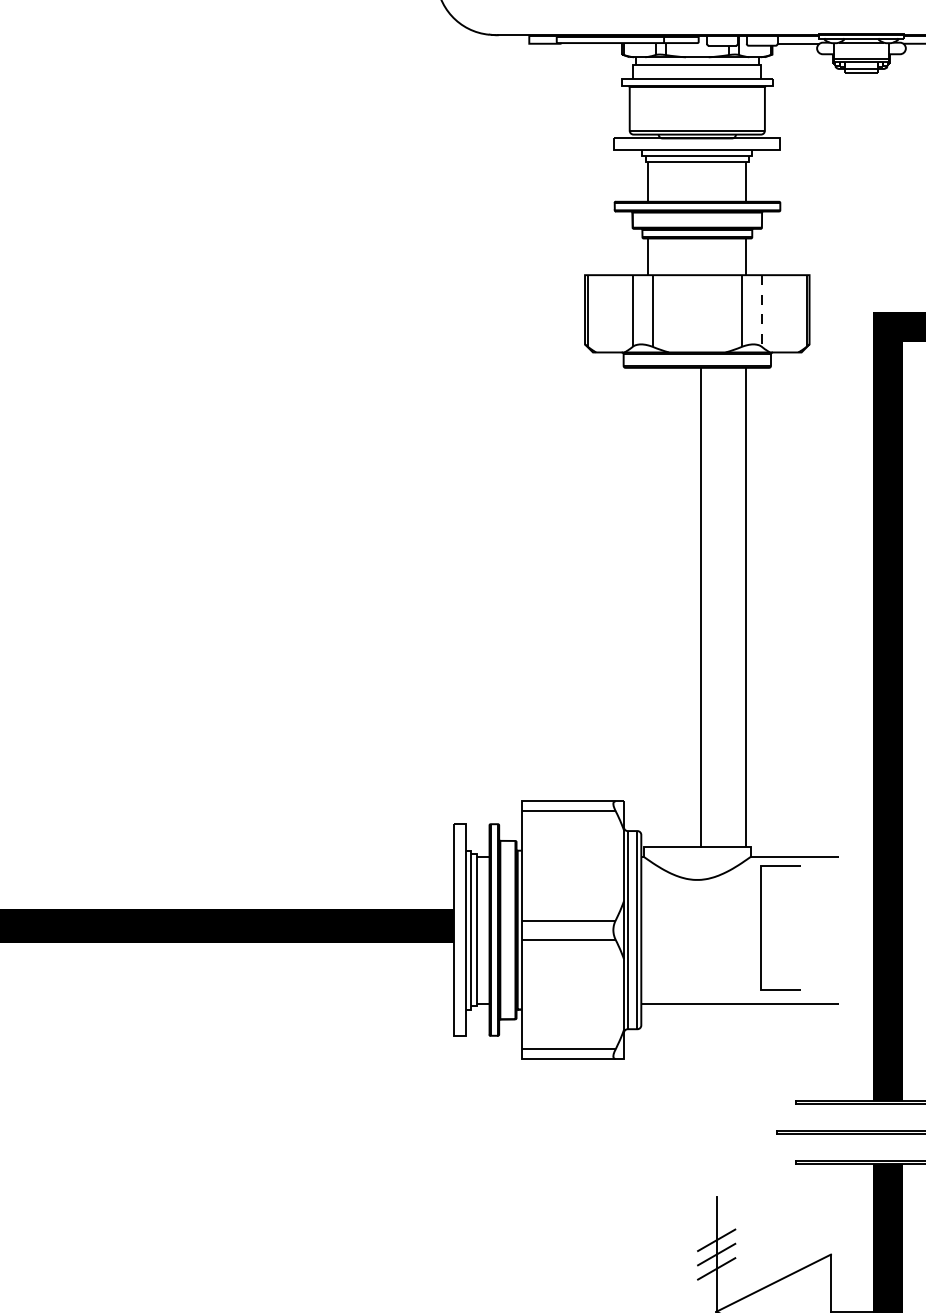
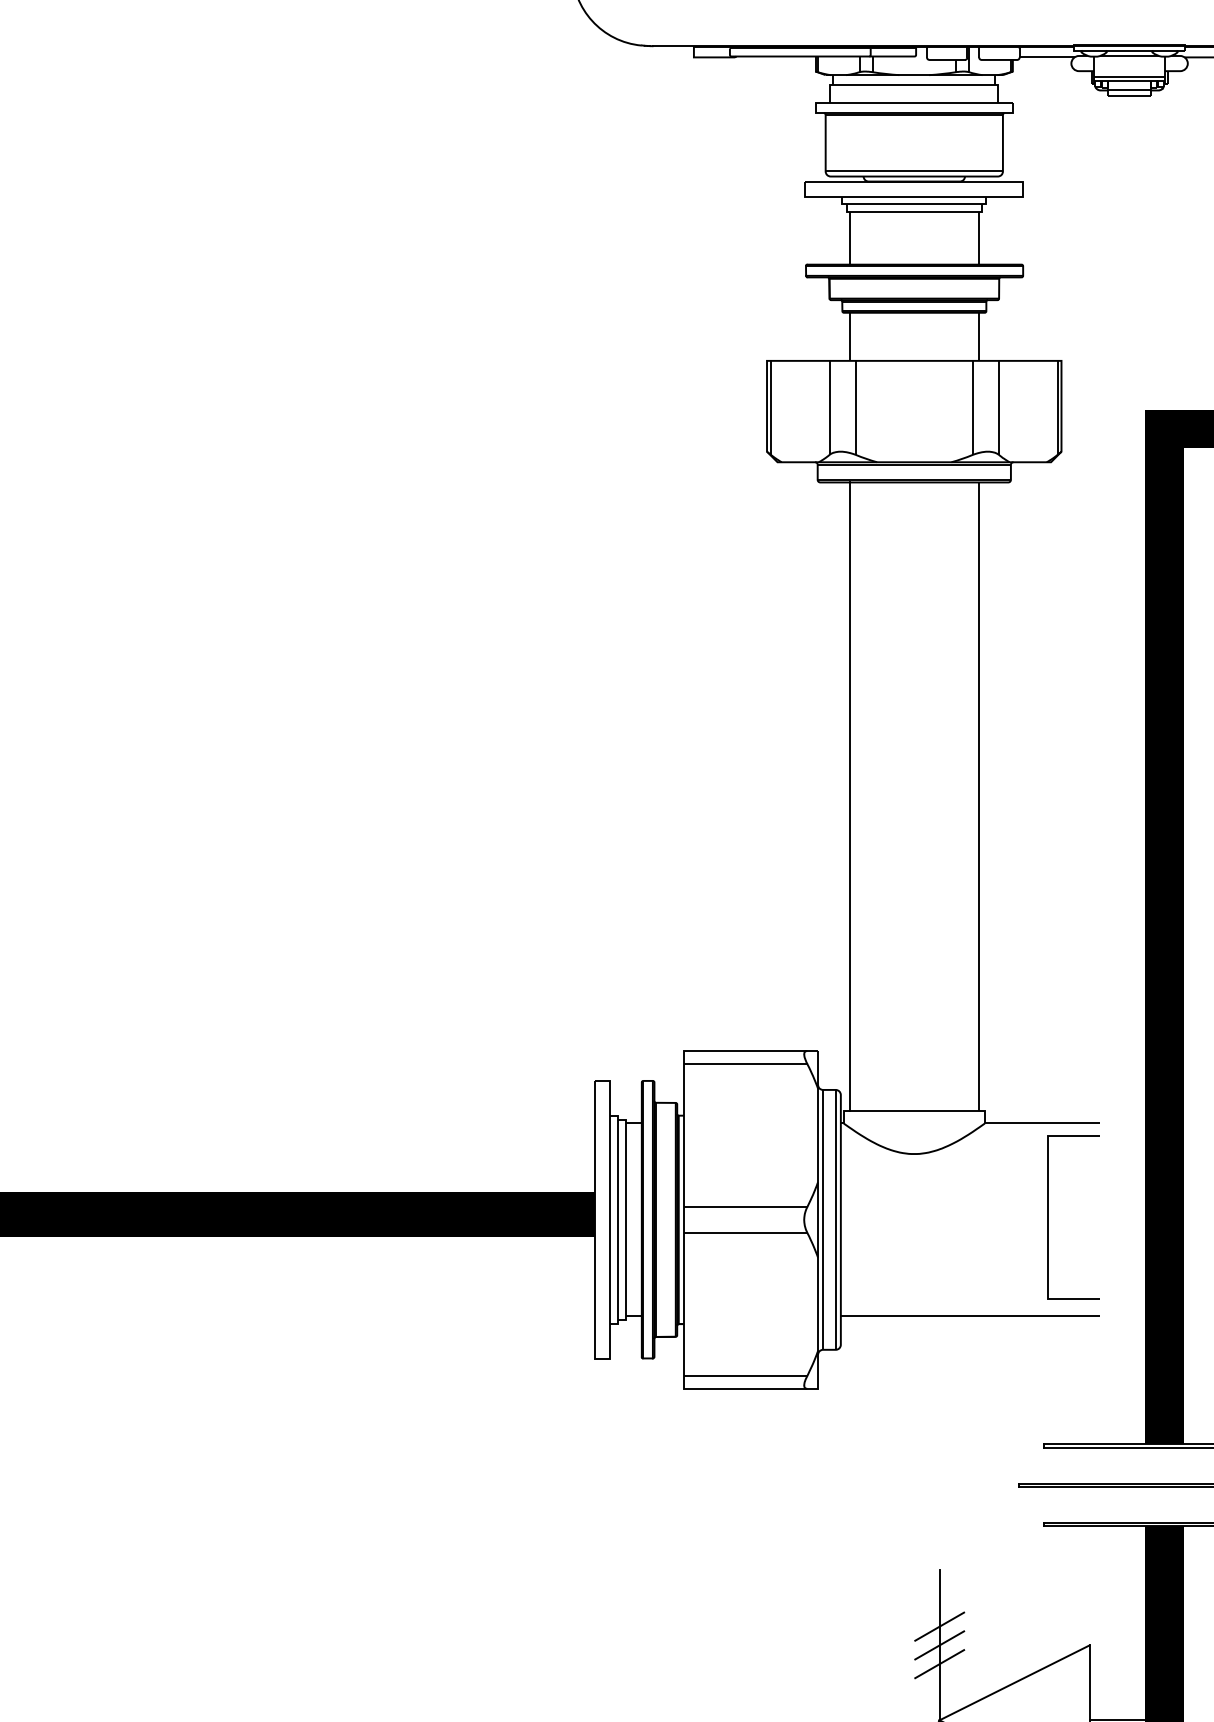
line: (761, 311) -> (998, 408), dashed -> solid
line: (701, 607) -> (850, 796), moved
line: (761, 927) -> (1048, 1216), moved

